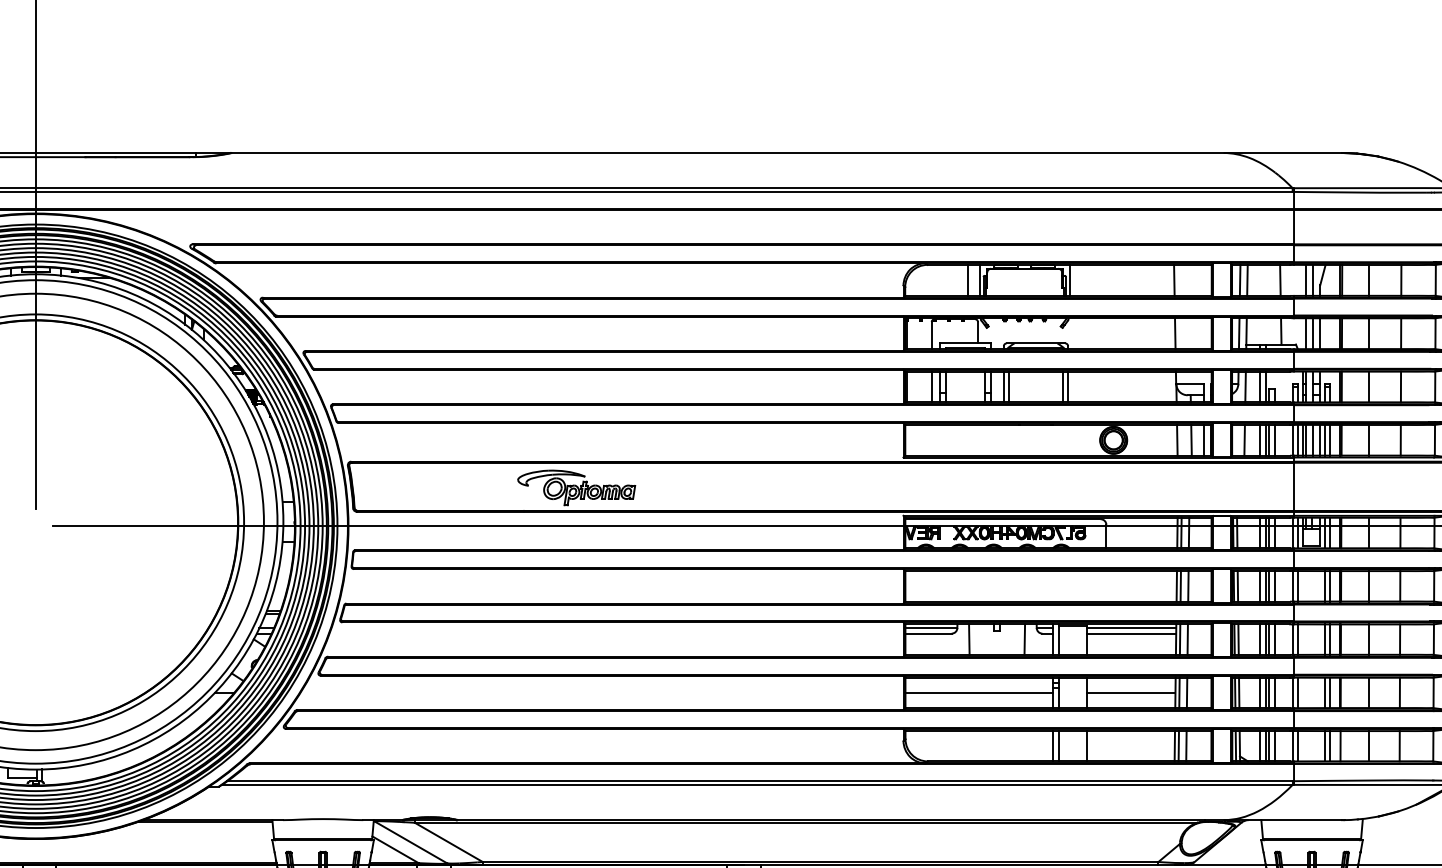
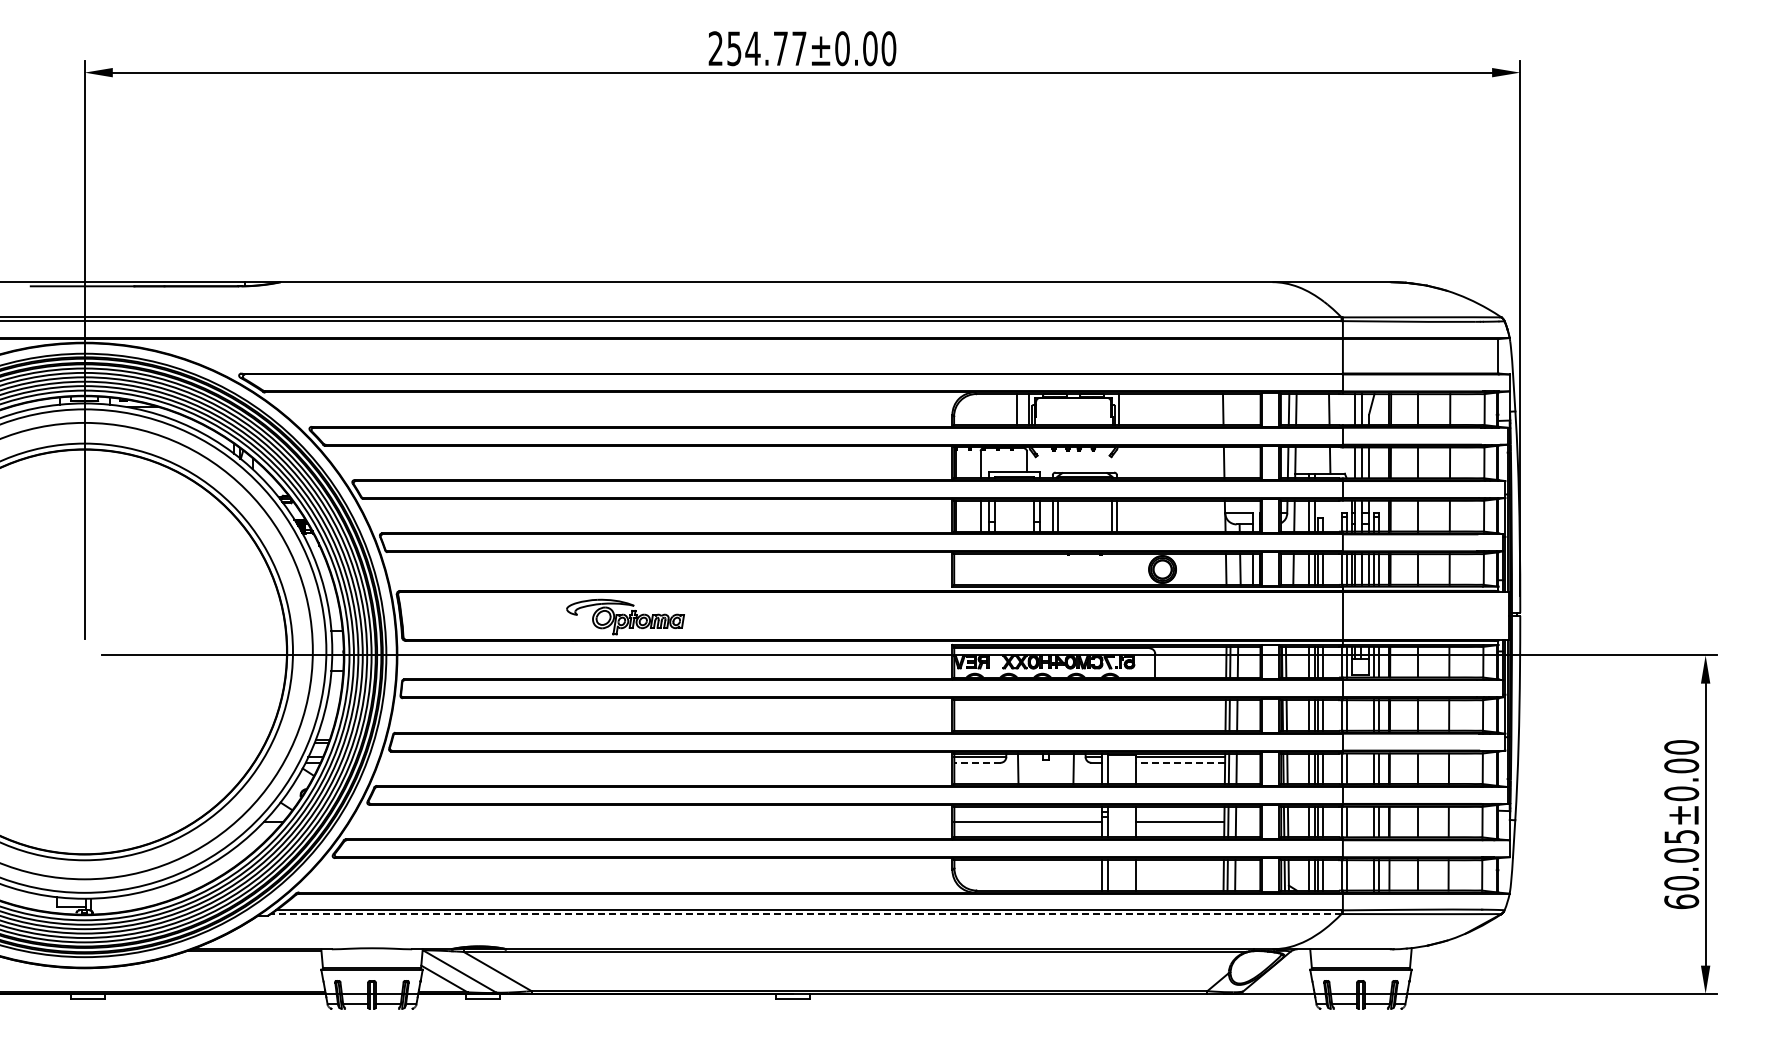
line: (927, 633) -> (976, 762), solid -> dashed
line: (1131, 633) -> (1180, 762), solid -> dashed
line: (756, 785) -> (805, 914), solid -> dashed

